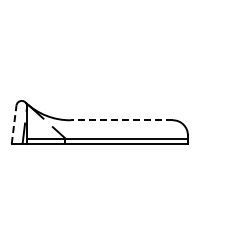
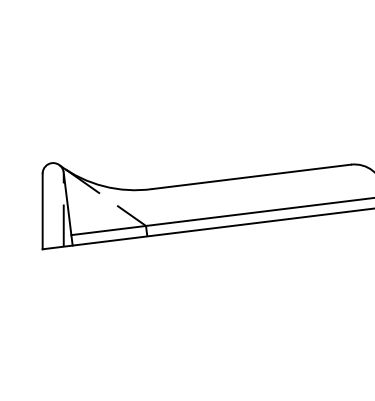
line: (121, 120) -> (250, 177), dashed -> solid
line: (14, 124) -> (43, 210), dashed -> solid

